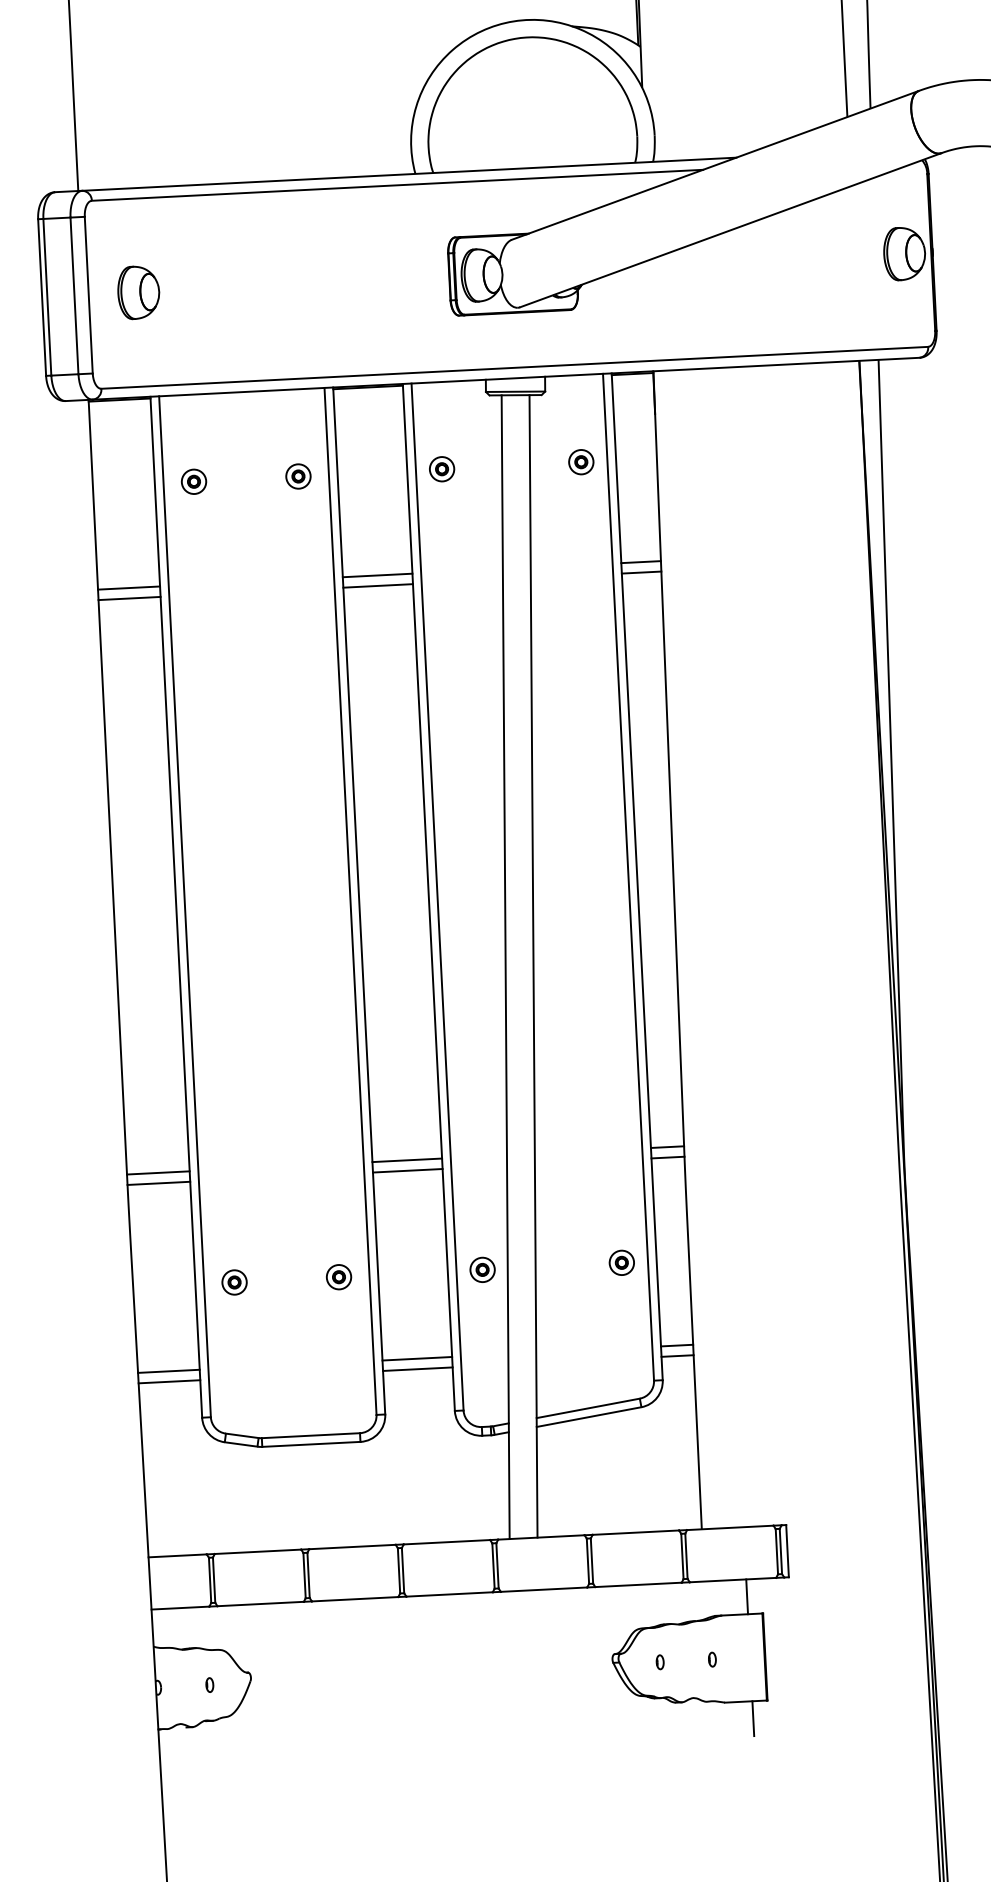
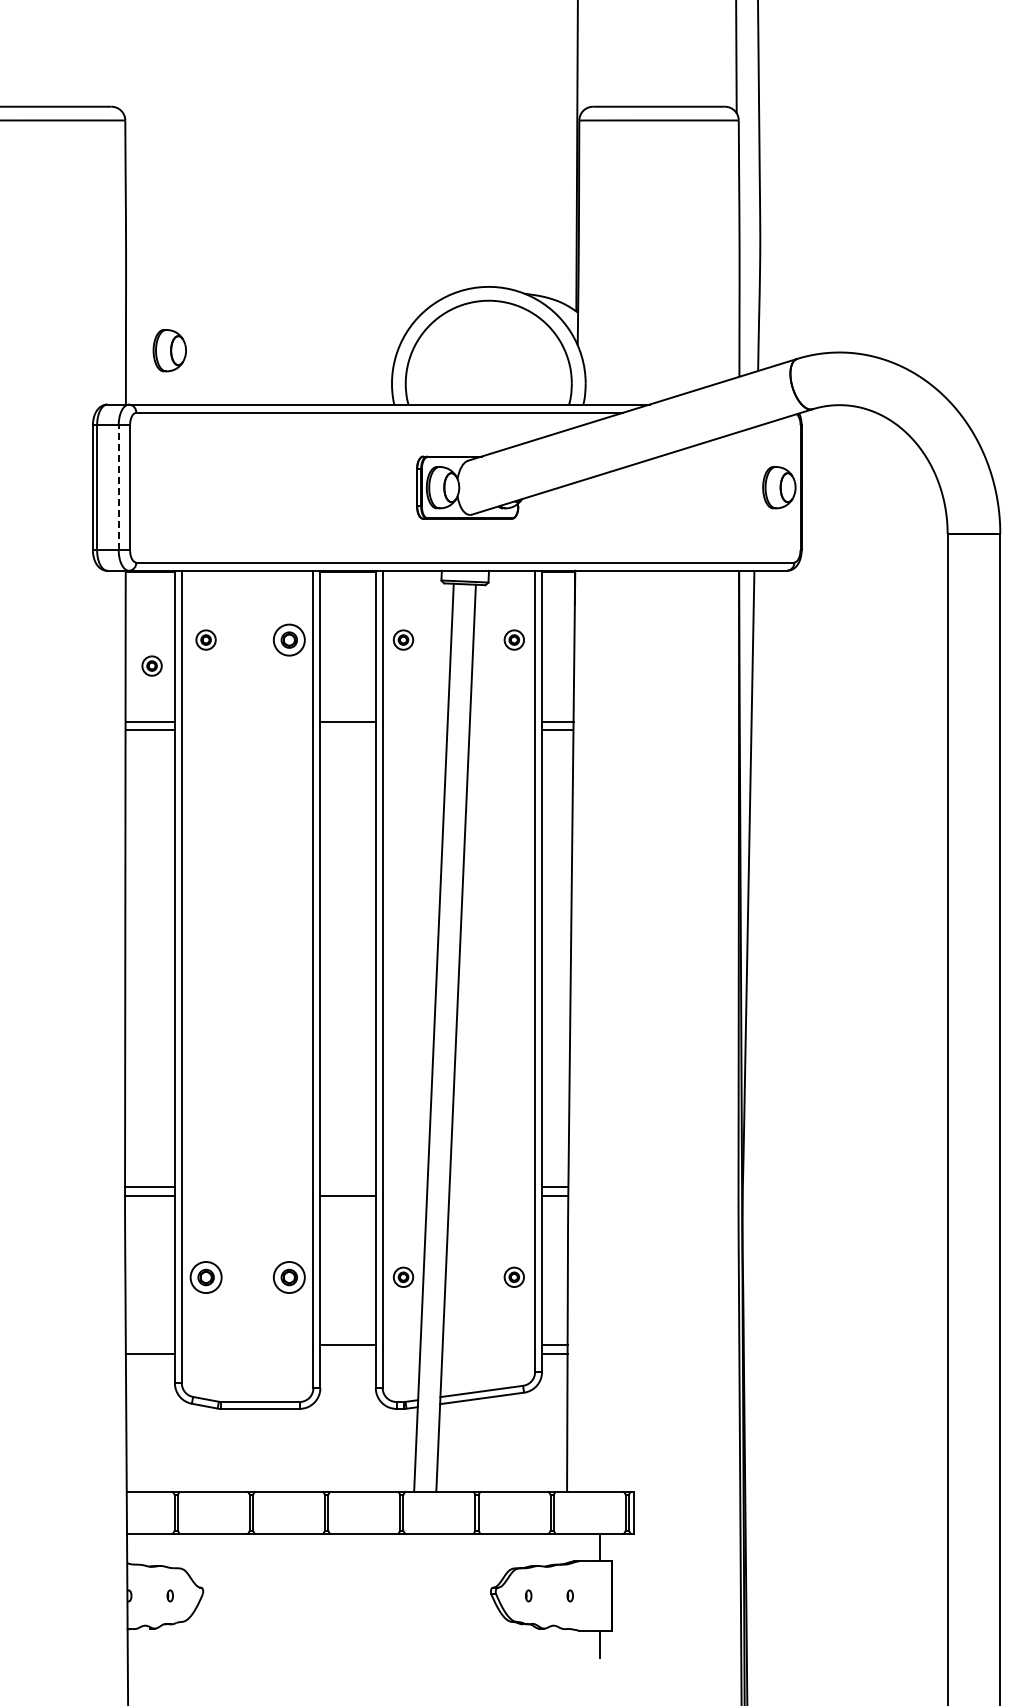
part: (138, 292) -> (169, 350), moved
line: (74, 295) -> (118, 487), solid -> dashed
part: (297, 475) -> (288, 639), size x1.6
part: (127, 517) -> (151, 665), added
line: (377, 586) -> (347, 730), removed
line: (406, 1160) -> (347, 1187), removed
part: (338, 1276) -> (288, 1276), size x1.6
part: (233, 1281) -> (205, 1276), size x1.6
line: (417, 1369) -> (347, 1353), removed
line: (167, 1371) -> (149, 1345), removed

